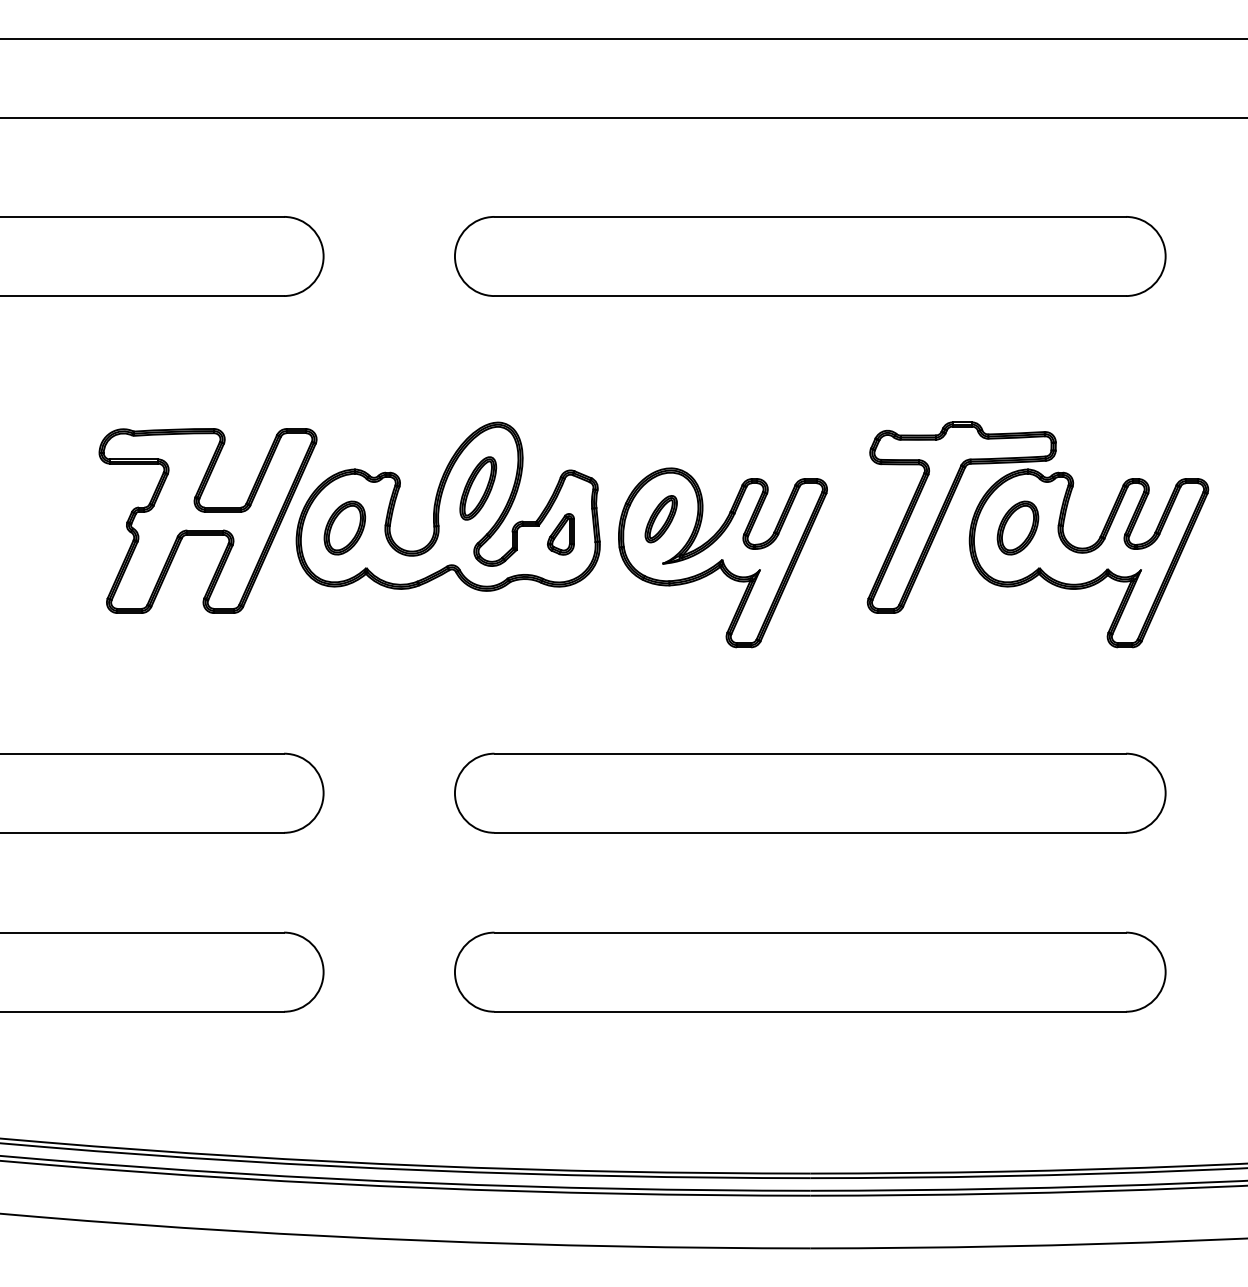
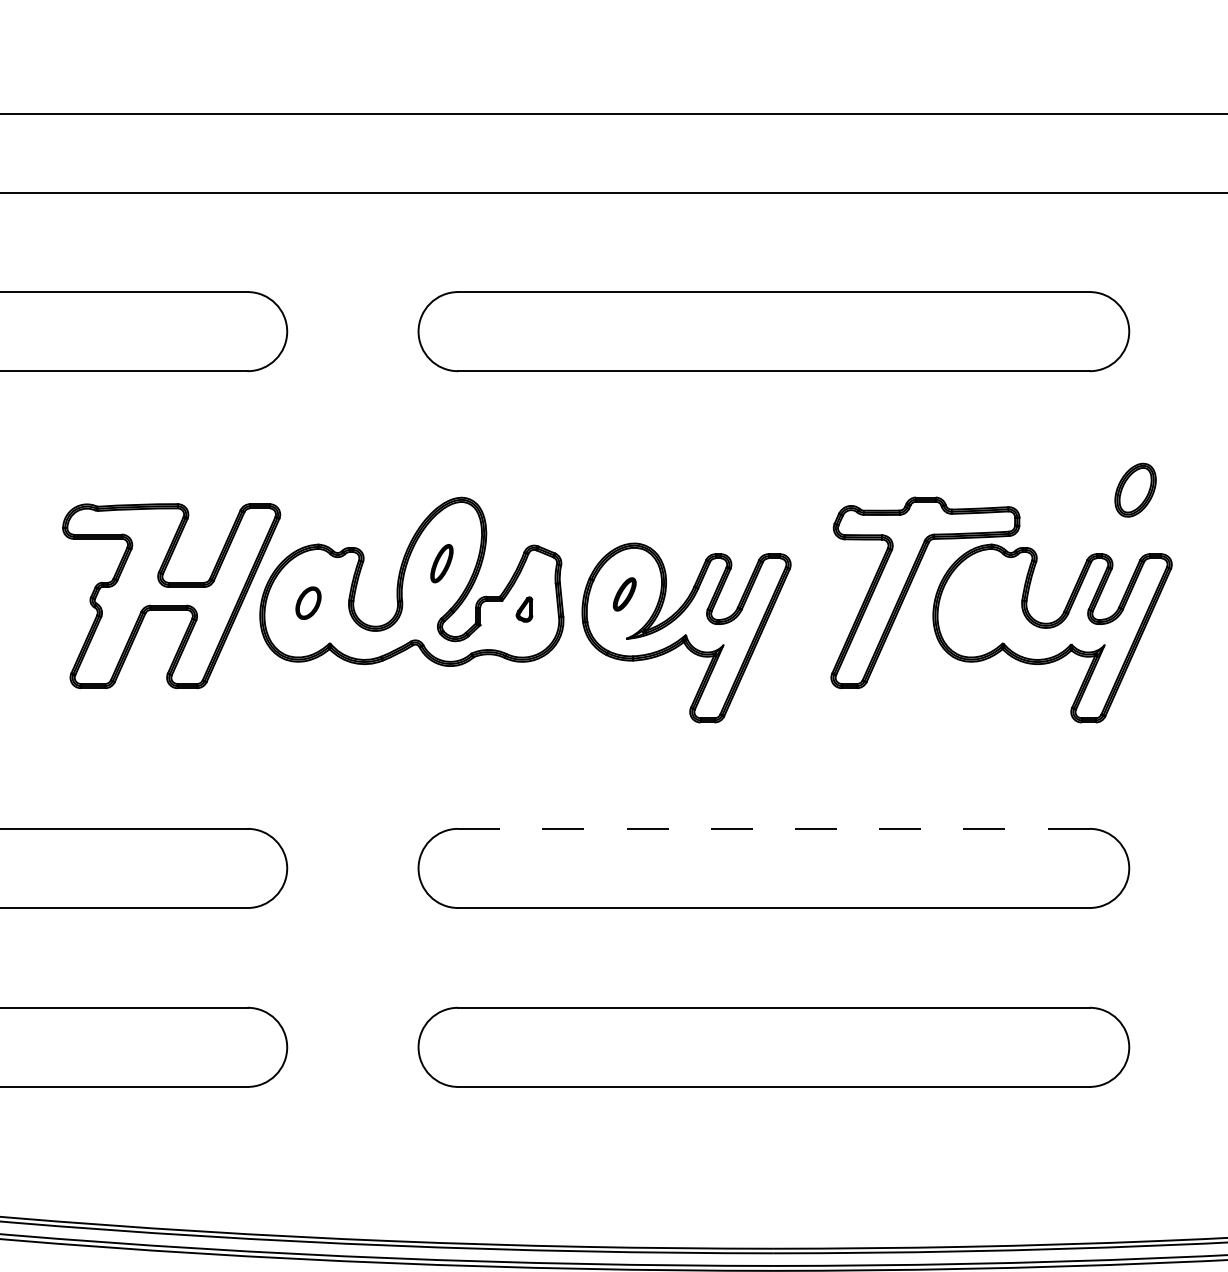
part: (478, 488) -> (442, 563), size x0.6
part: (660, 519) -> (624, 594), size x0.7
part: (344, 527) -> (308, 602), size x0.6
part: (1017, 527) -> (1135, 489), moved
part: (560, 534) -> (524, 609), size x0.6
line: (810, 753) -> (774, 828), solid -> dashed

